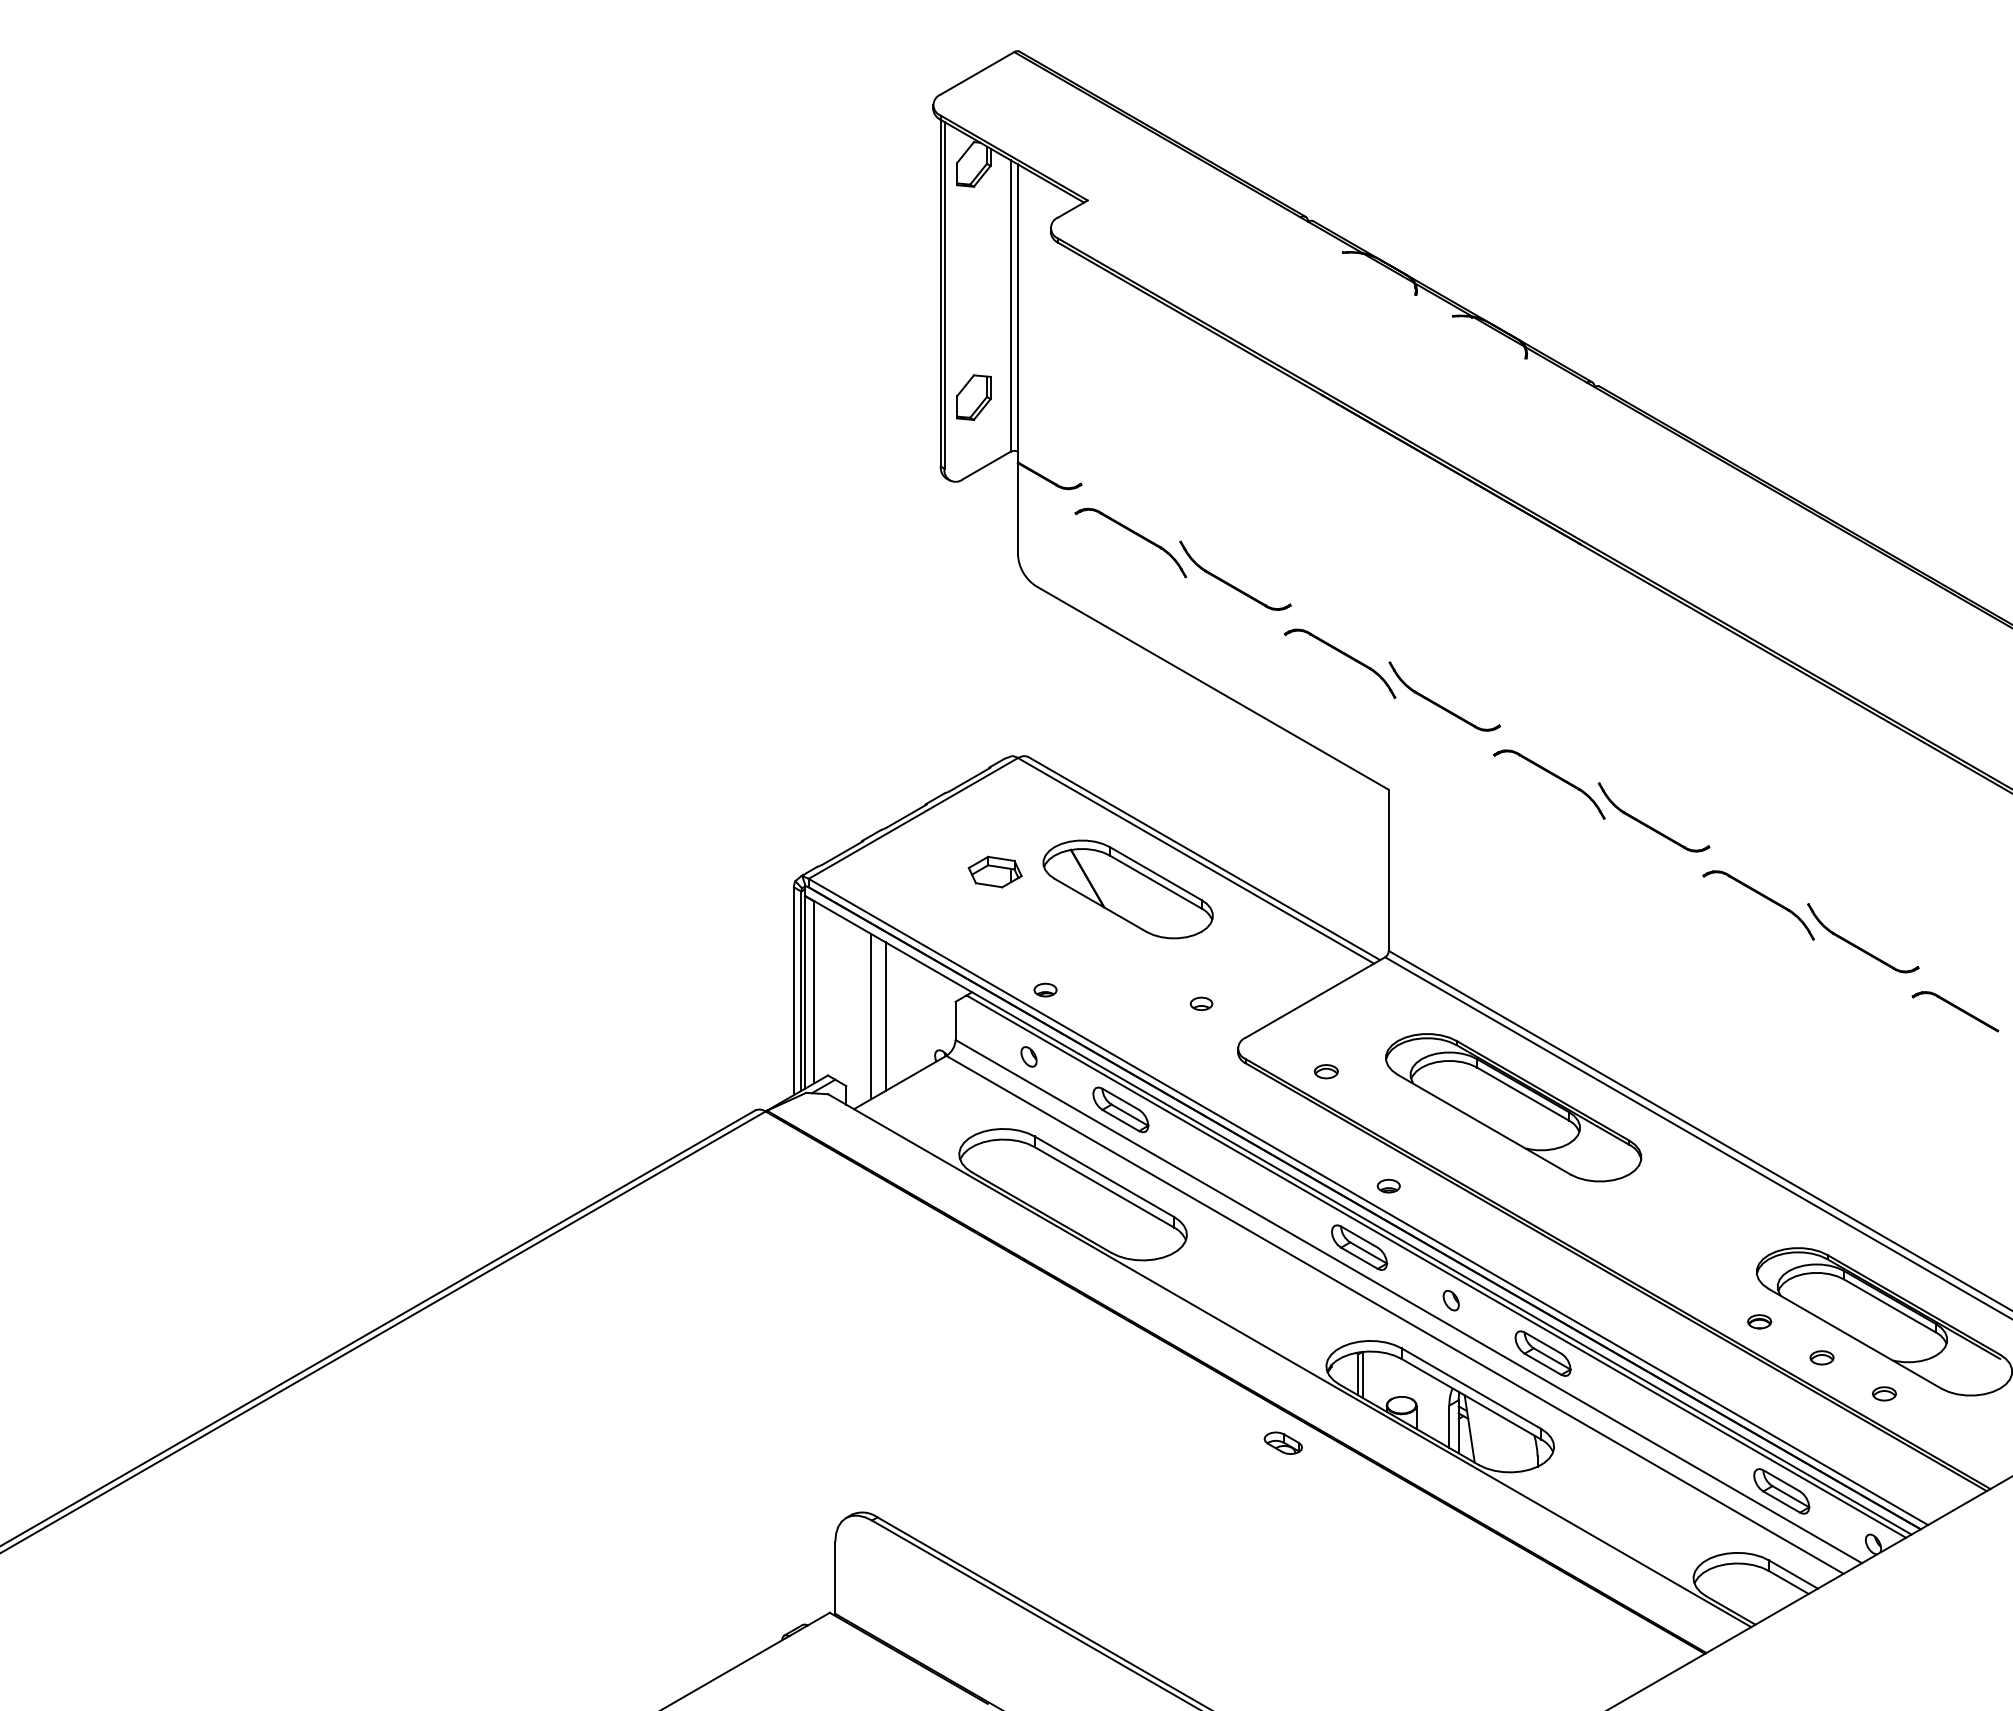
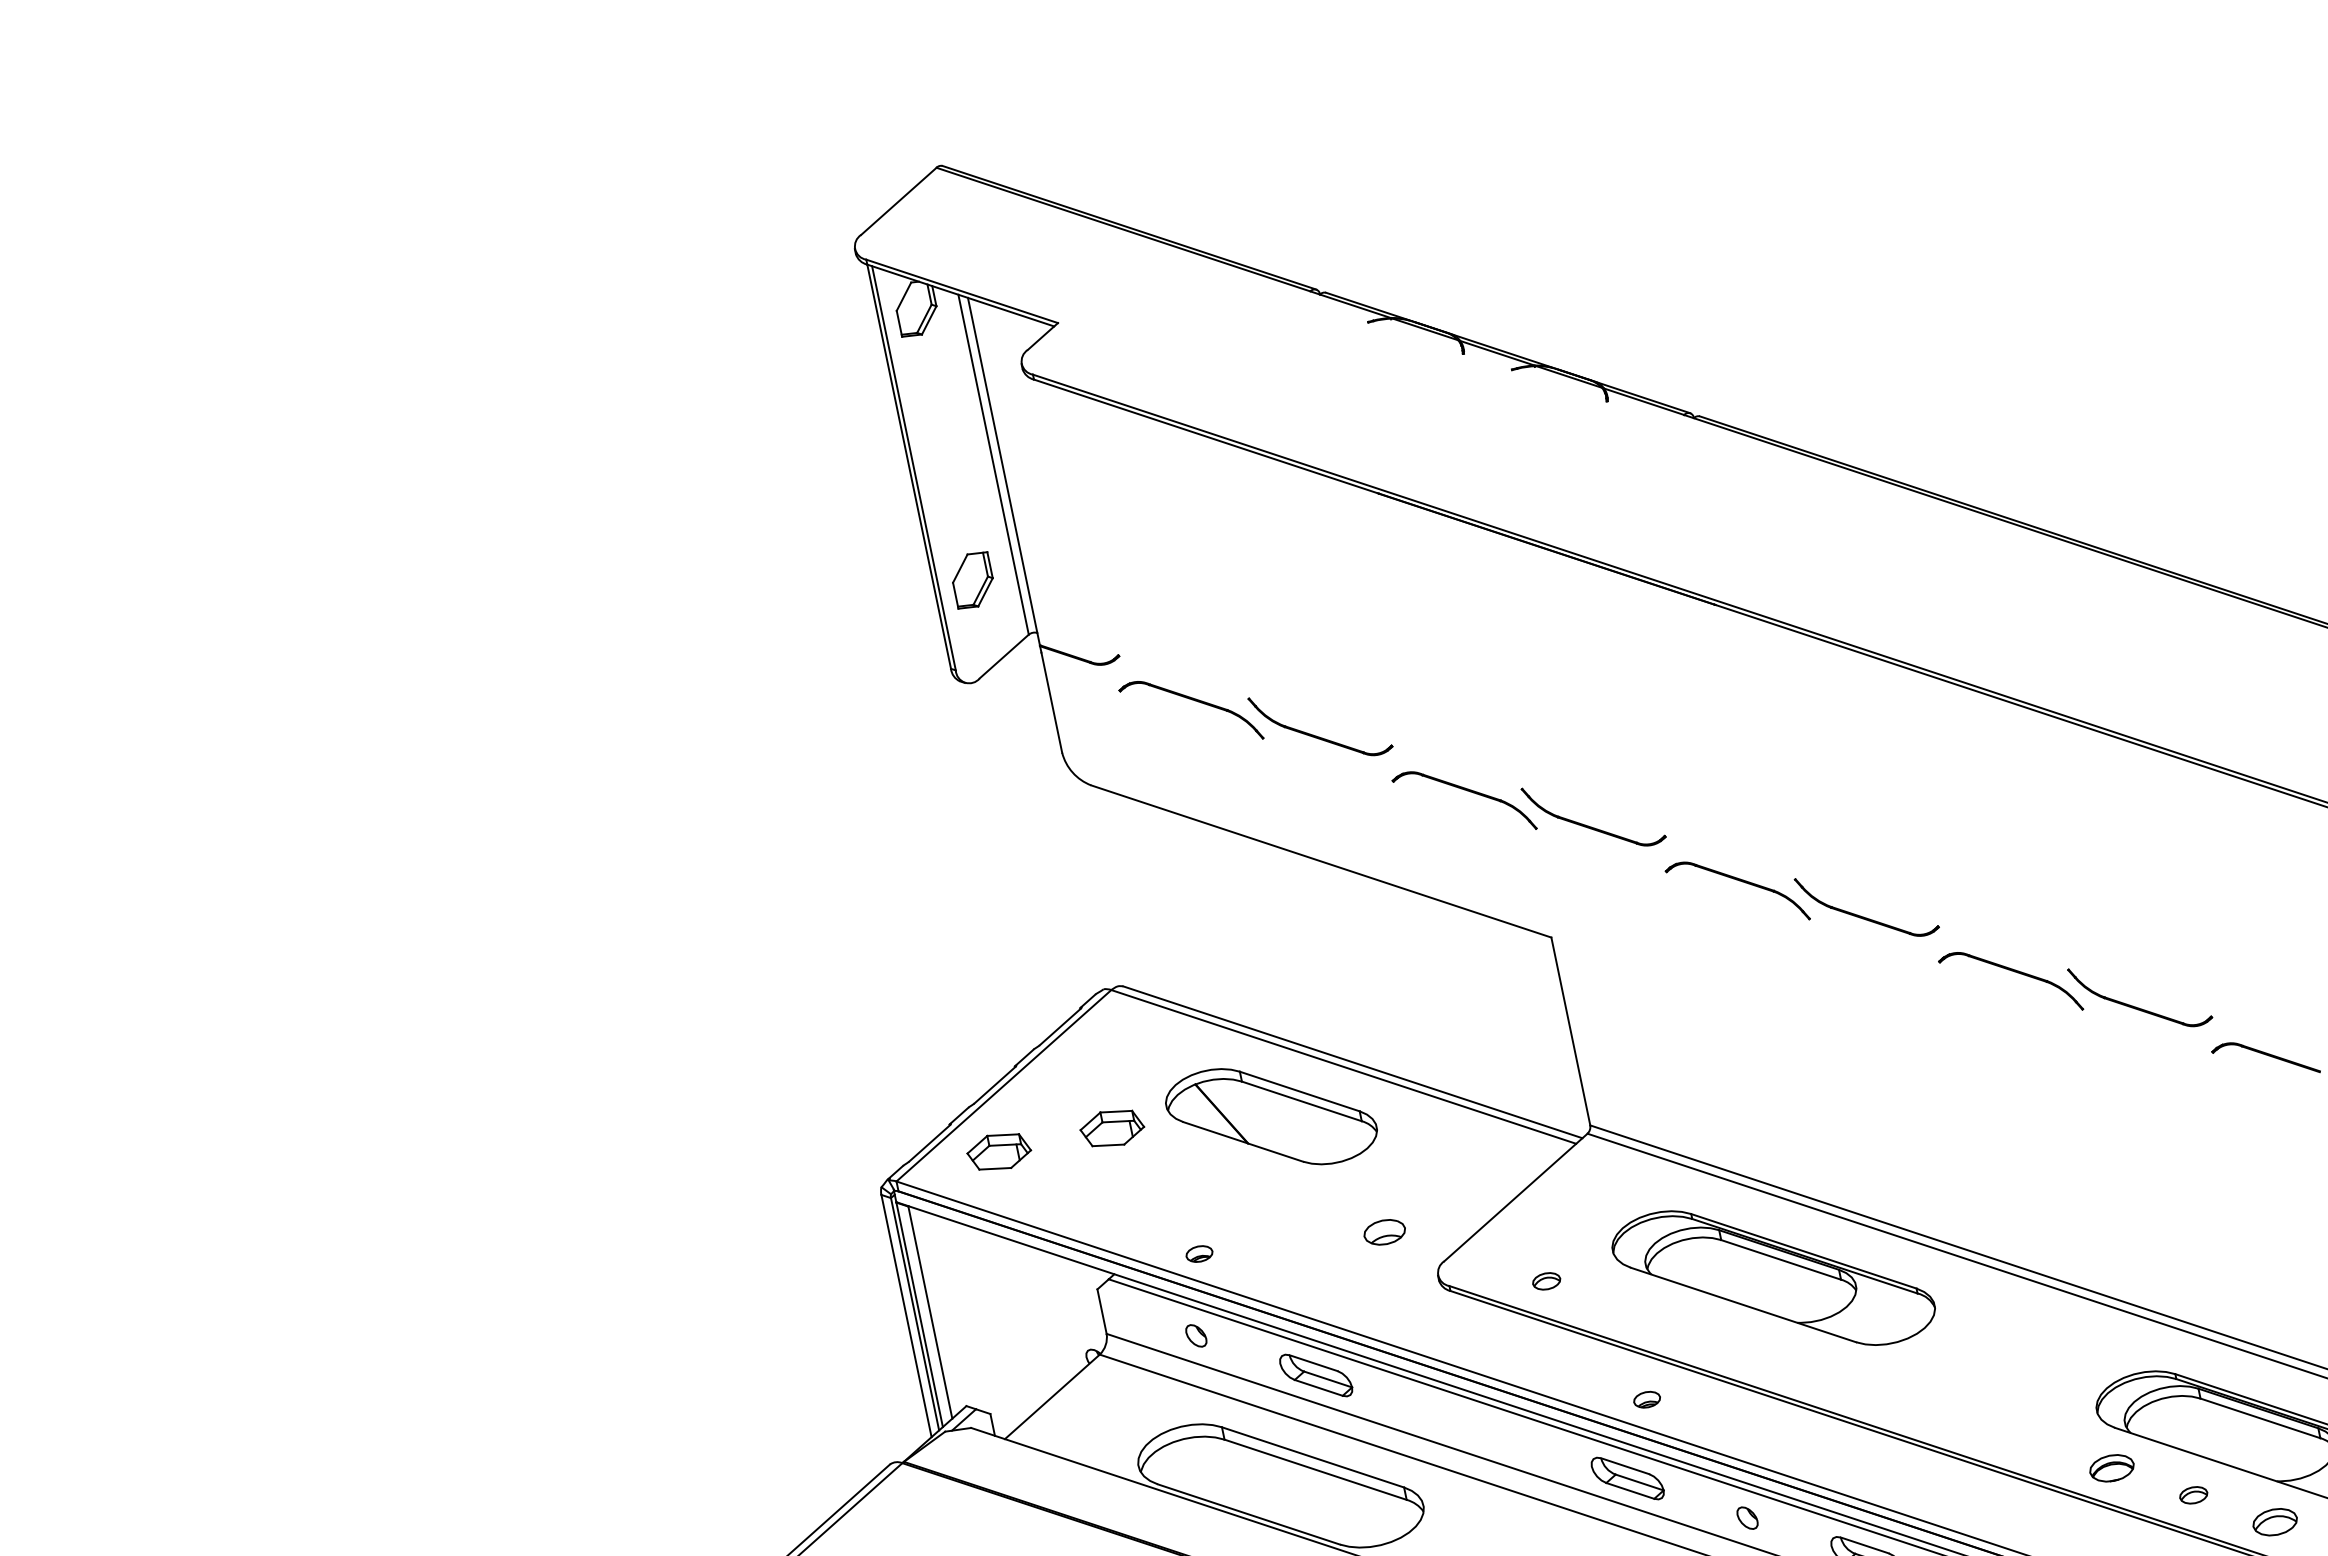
part: (897, 871) -> (998, 1151), added
part: (1201, 1003) -> (1384, 1231), size x1.6
line: (871, 1016) -> (1002, 1326), removed
line: (885, 1016) -> (1019, 1323), removed
part: (1759, 1321) -> (2112, 1468), size x1.6
part: (1884, 1393) -> (2275, 1521), size x1.6

